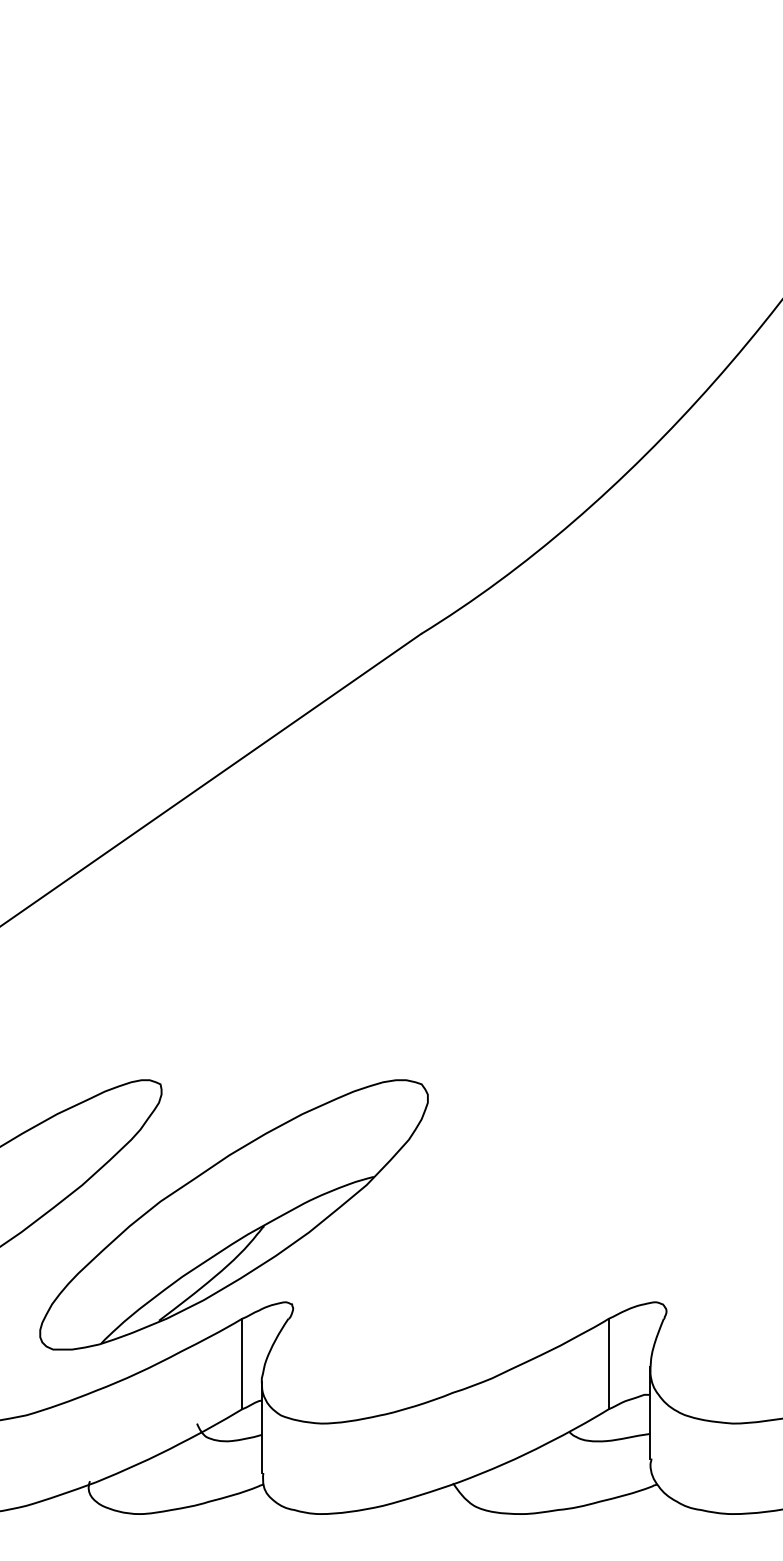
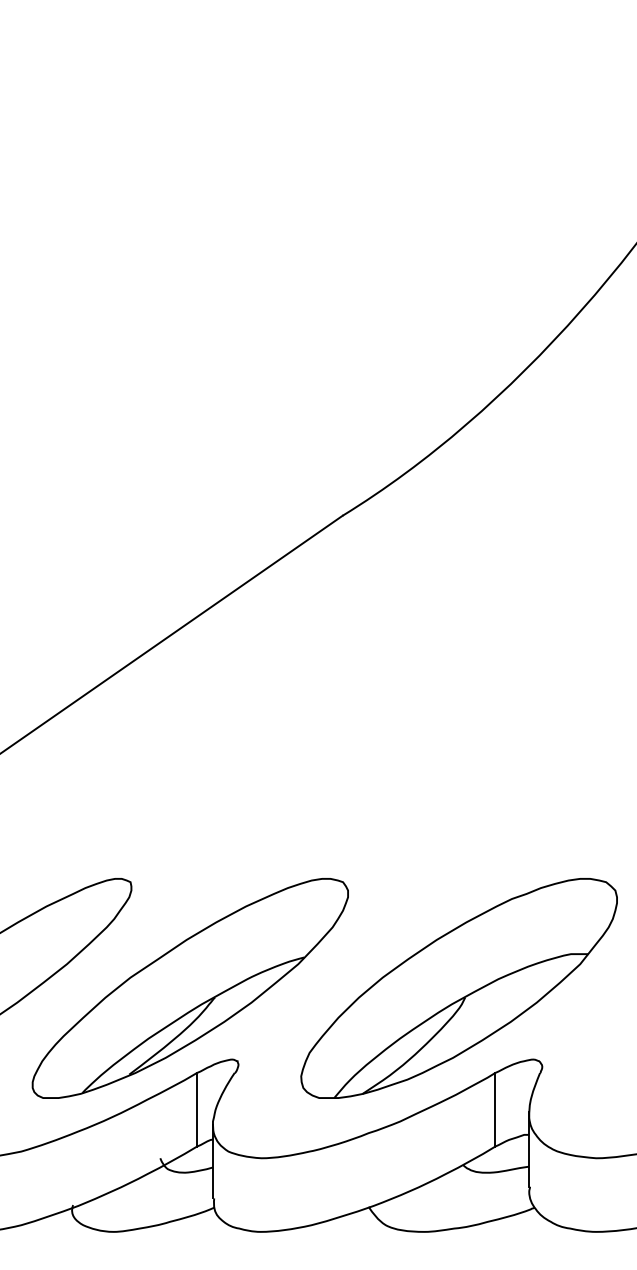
part: (563, 1214) -> (458, 988), added

